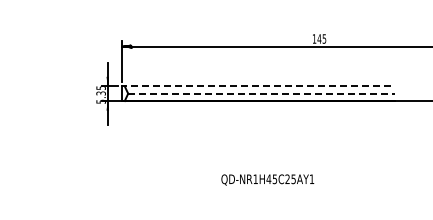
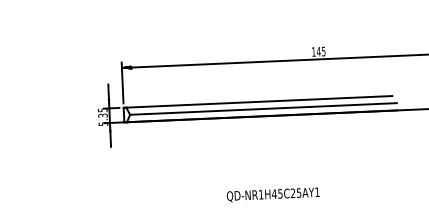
line: (257, 86) -> (258, 101), dashed -> solid
line: (261, 93) -> (263, 108), dashed -> solid

